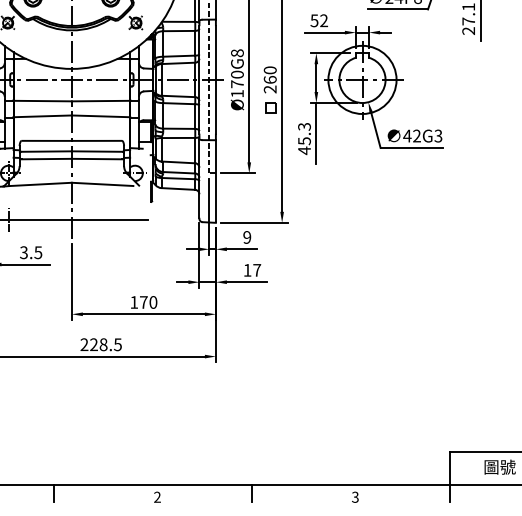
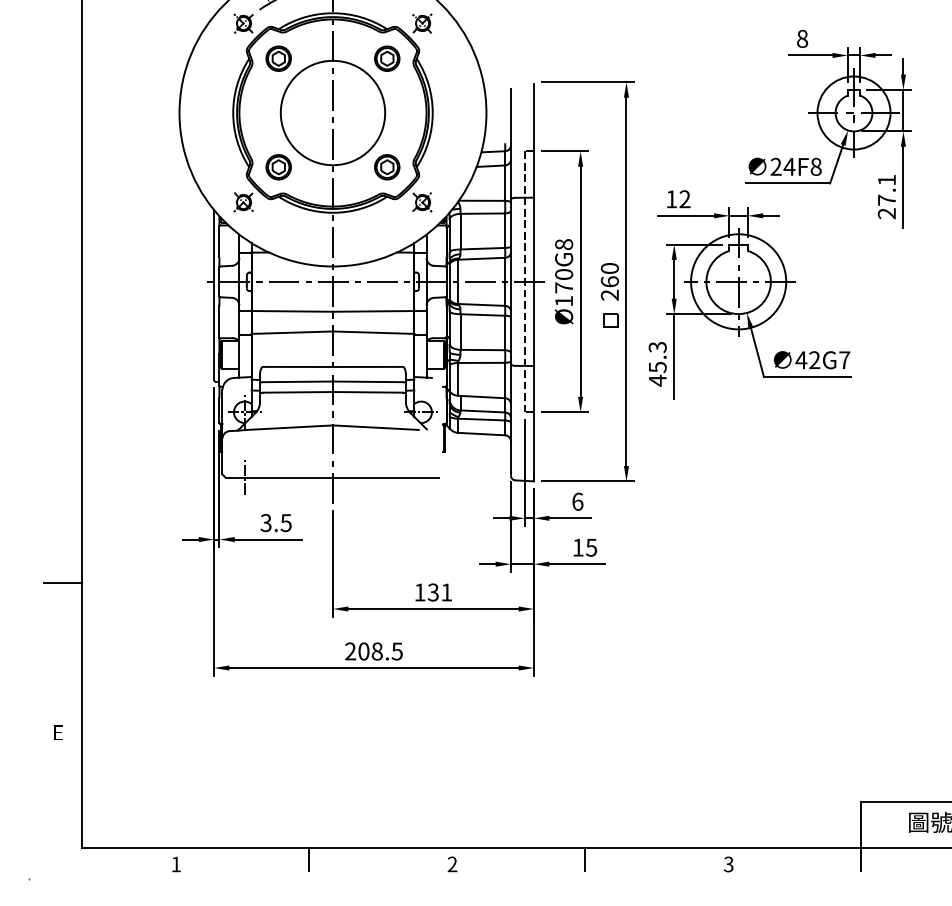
text: (314, 20) -> (671, 199), 52 -> 12
text: (438, 136) -> (844, 360), 42G3 -> 42G7
text: (247, 237) -> (577, 501), 9 -> 6
text: (257, 270) -> (591, 547), 17 -> 15
text: (148, 302) -> (439, 592), 170 -> 131
text: (93, 344) -> (363, 651), 228.5 -> 208.5

